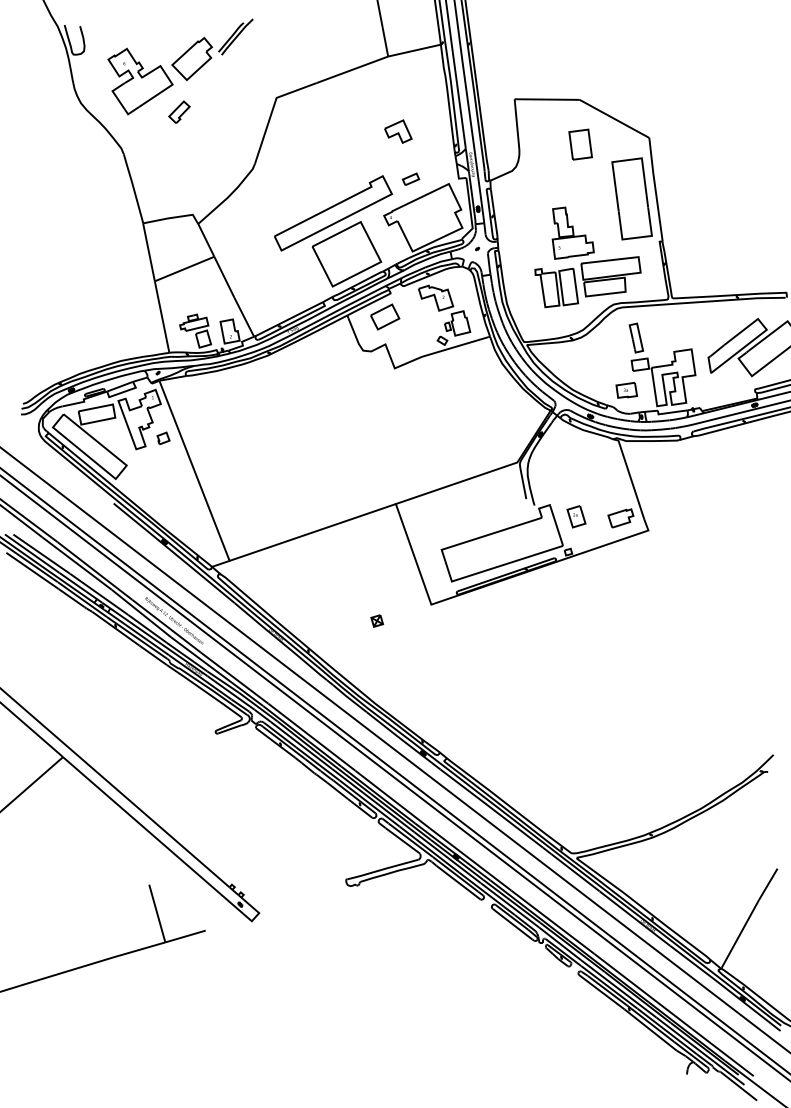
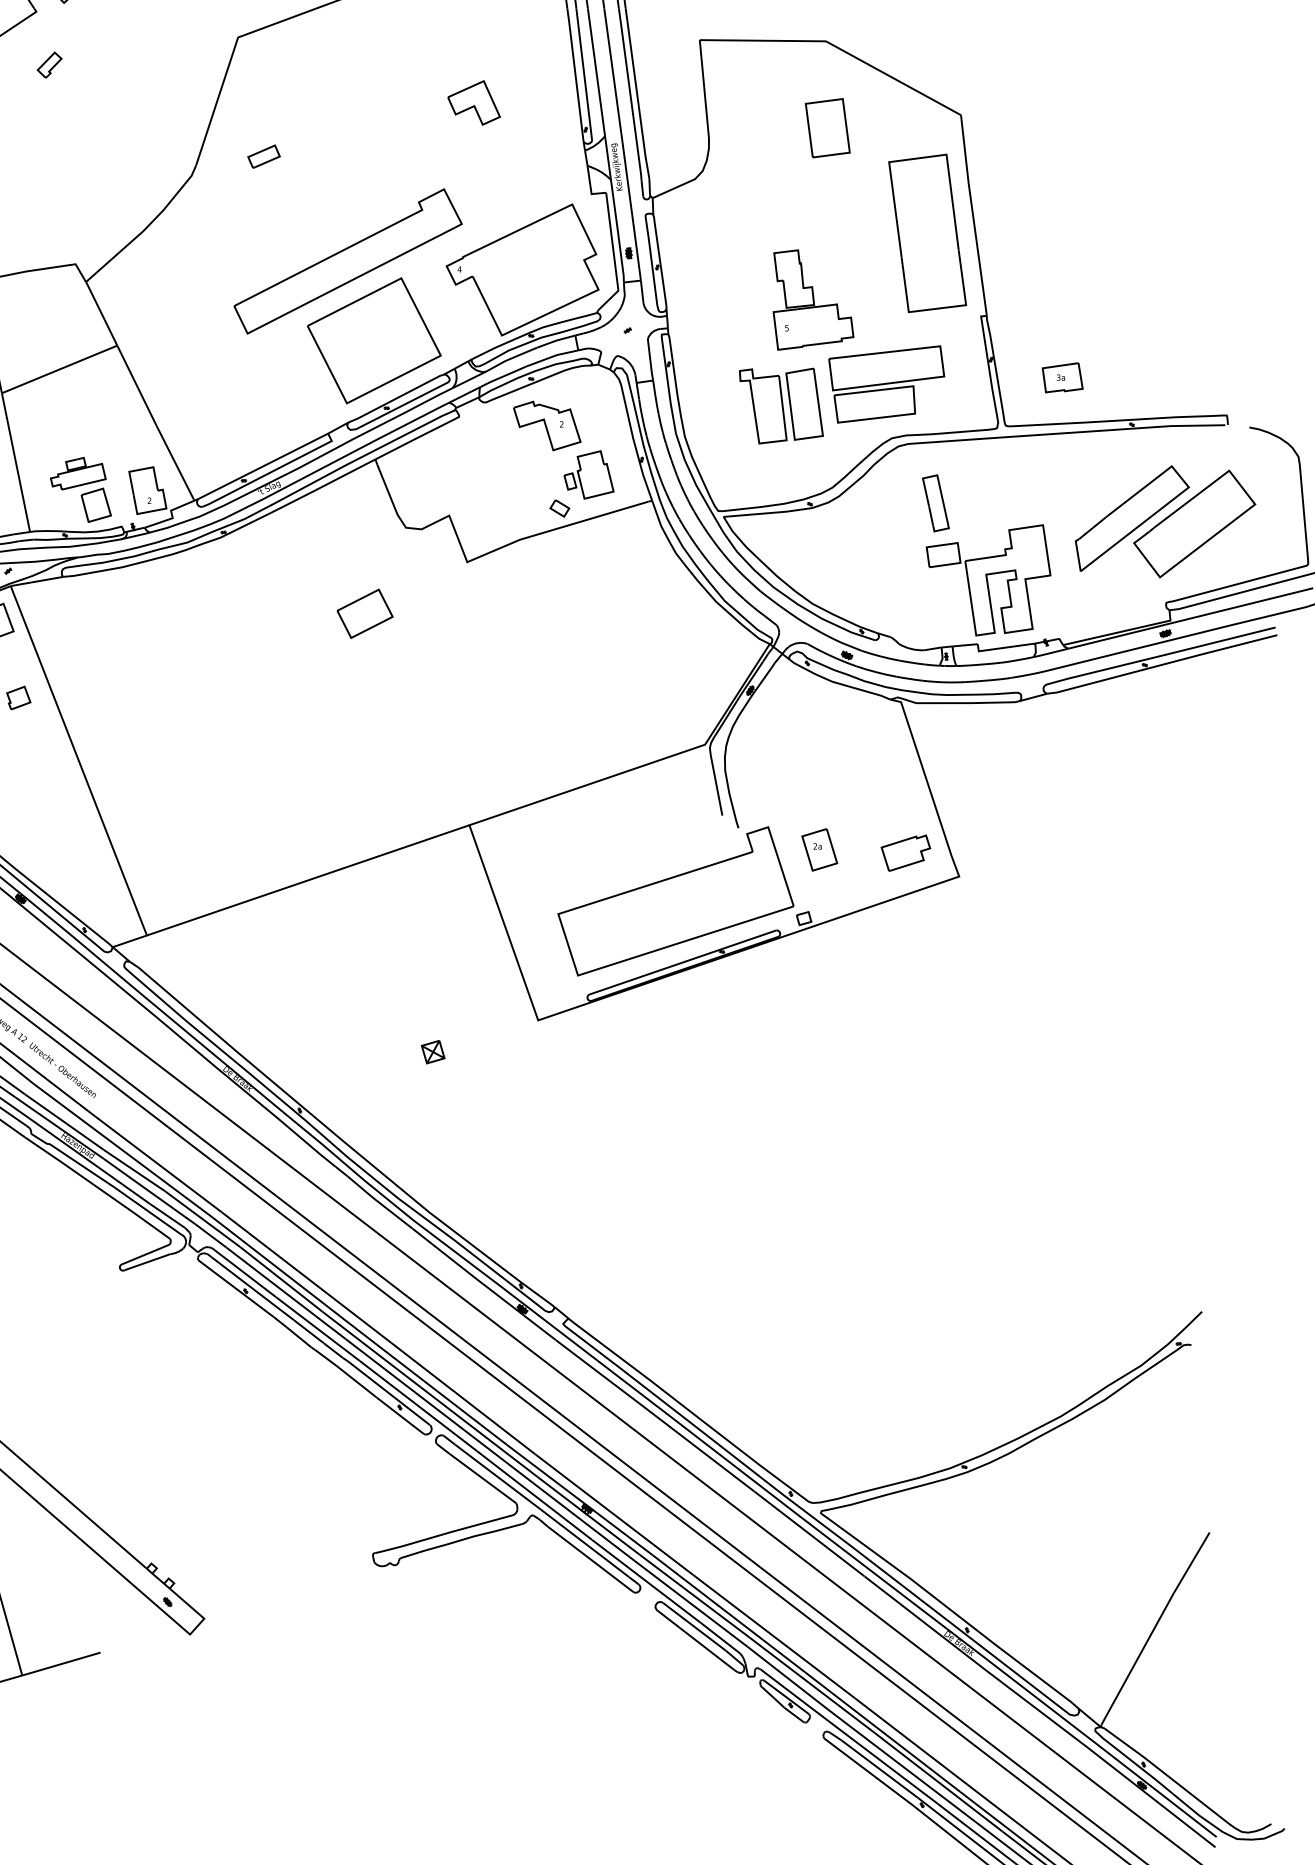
part: (179, 111) -> (49, 63), size x0.6
part: (410, 178) -> (263, 155), moved
part: (385, 316) -> (365, 612), moved
part: (626, 390) -> (1062, 378), moved

